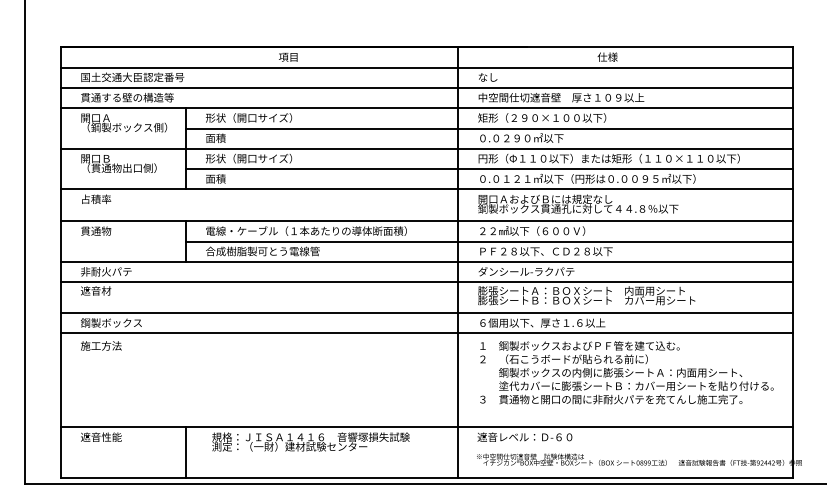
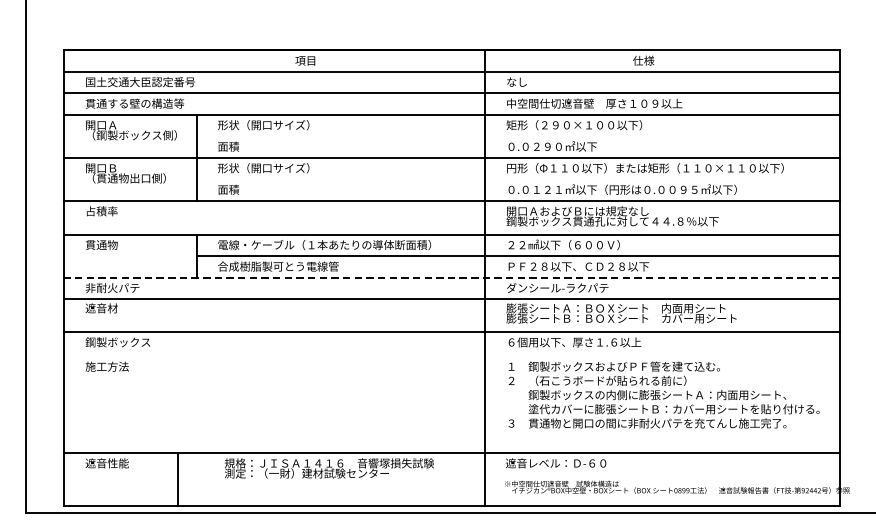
line: (488, 128) -> (517, 136), removed
line: (488, 169) -> (517, 179), removed
line: (426, 261) -> (451, 277), solid -> dashed
line: (426, 333) -> (451, 353), removed
line: (185, 452) -> (177, 479), moved

